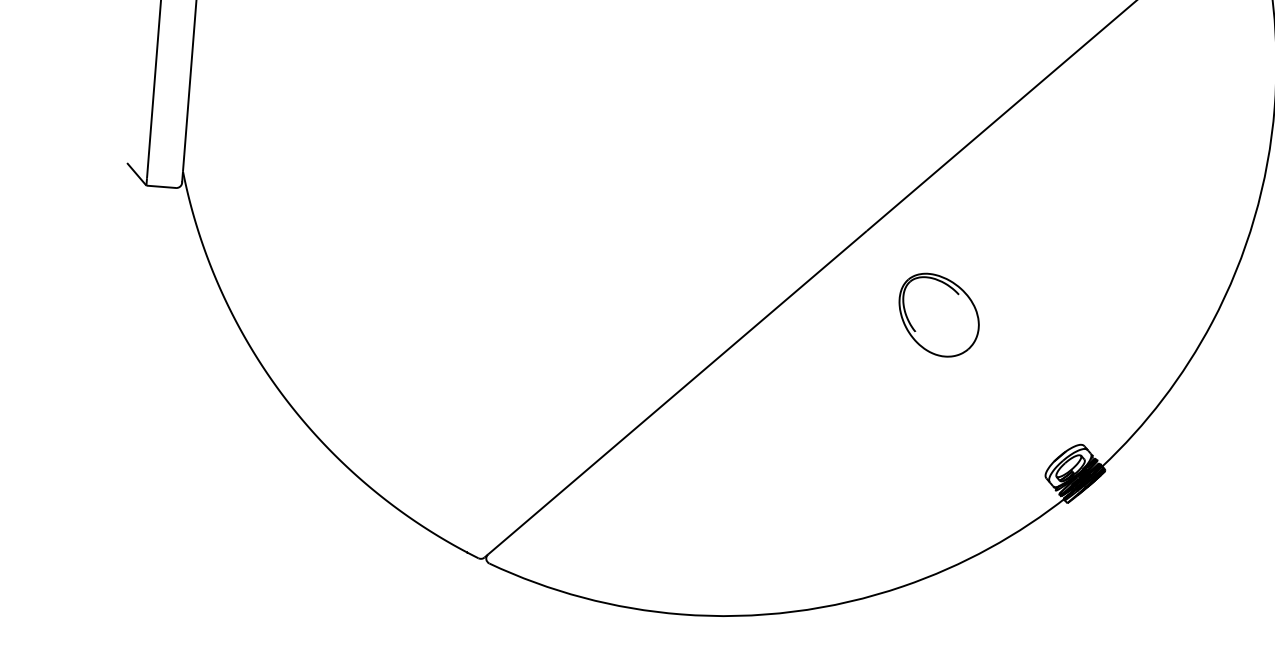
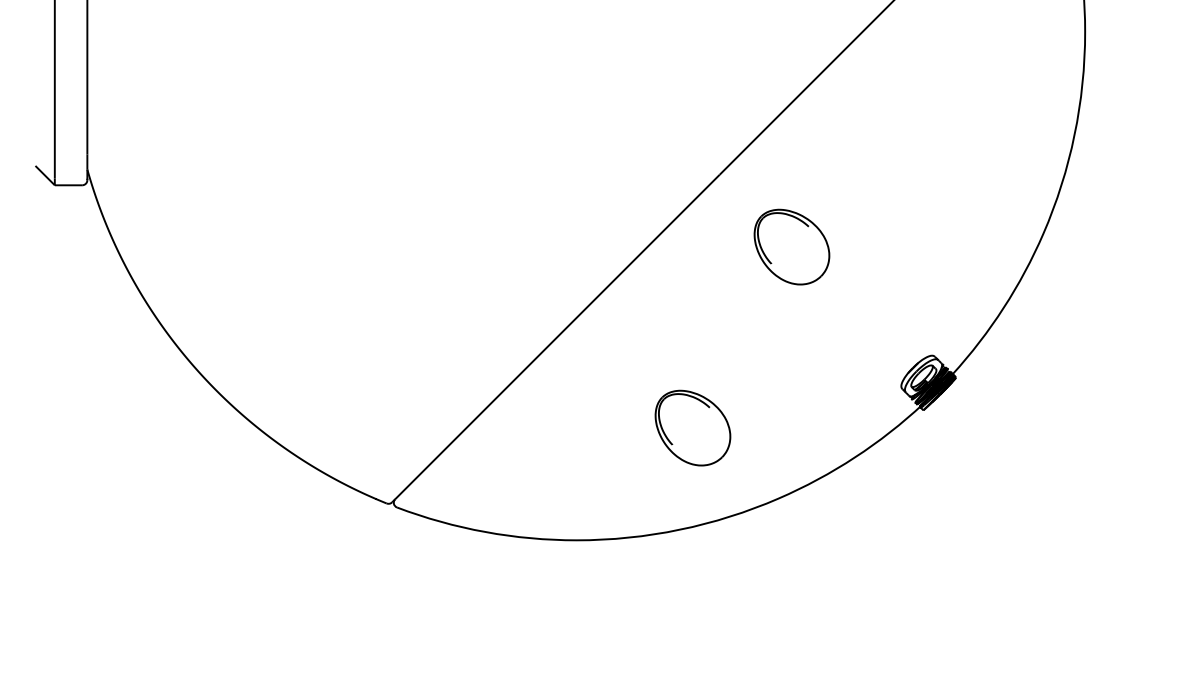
part: (815, 502) -> (692, 427), added

